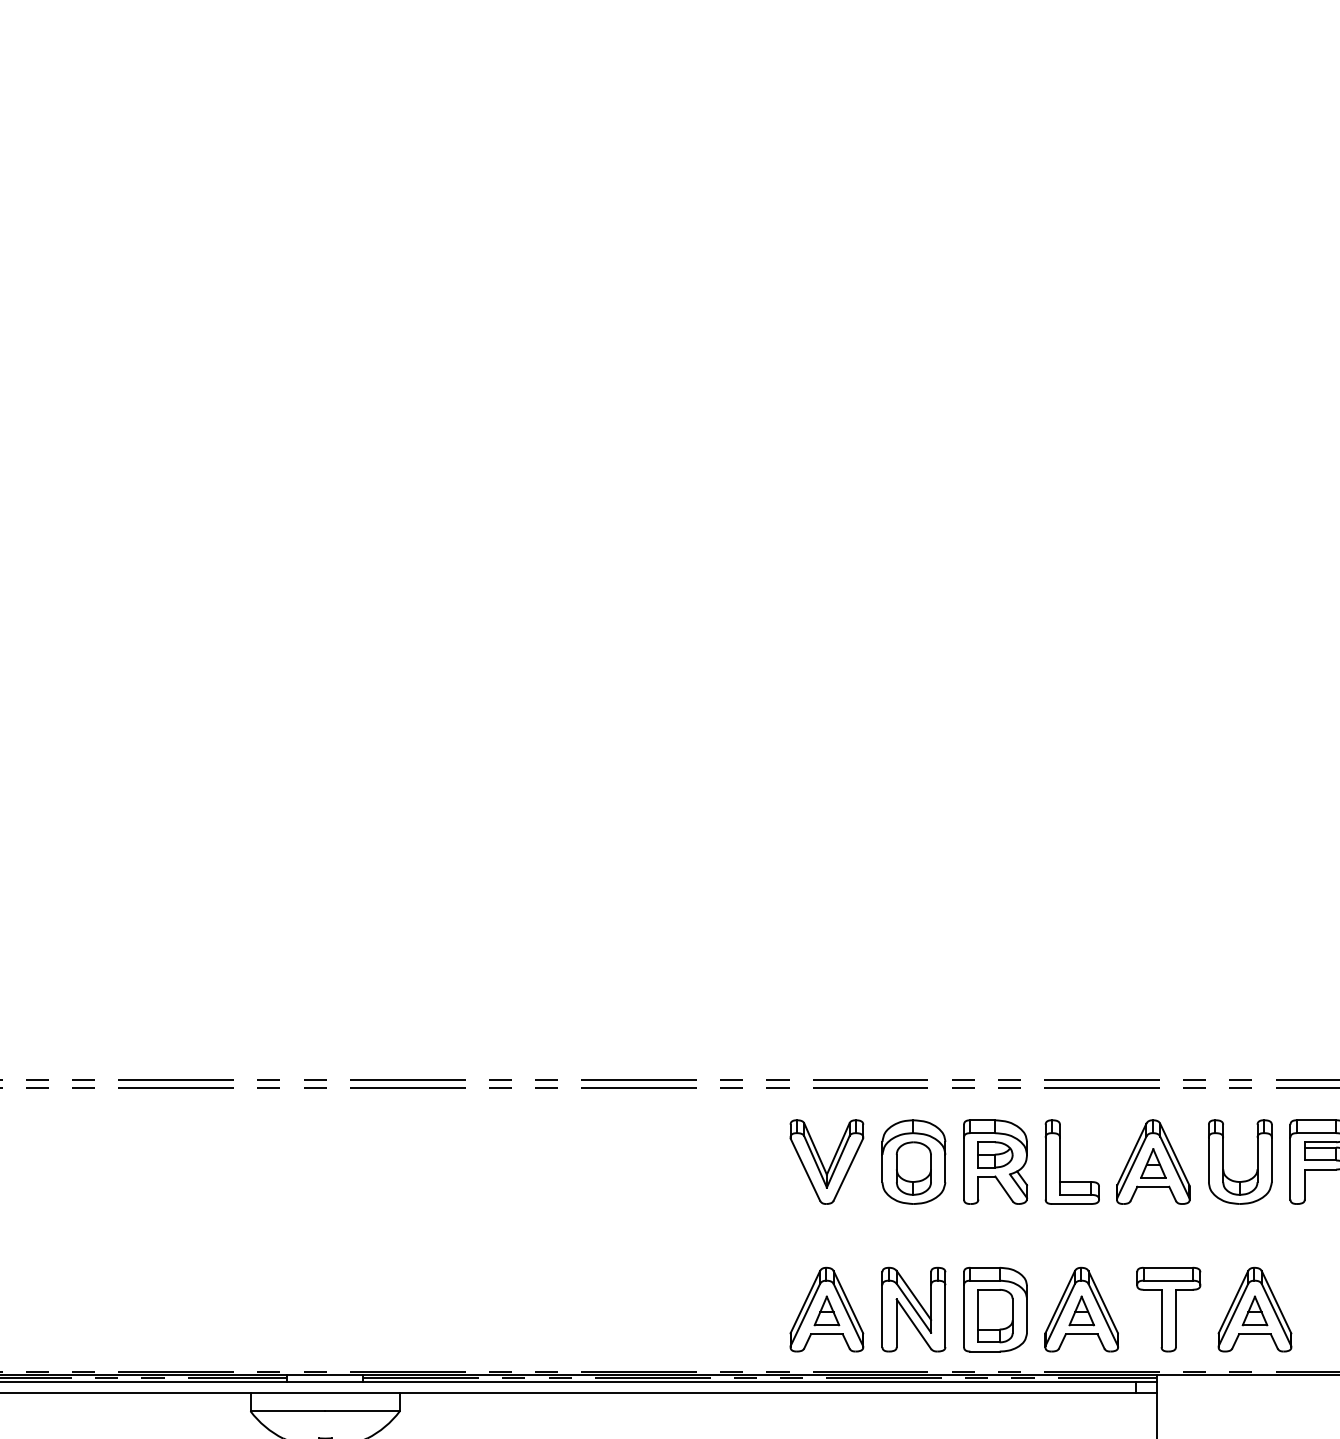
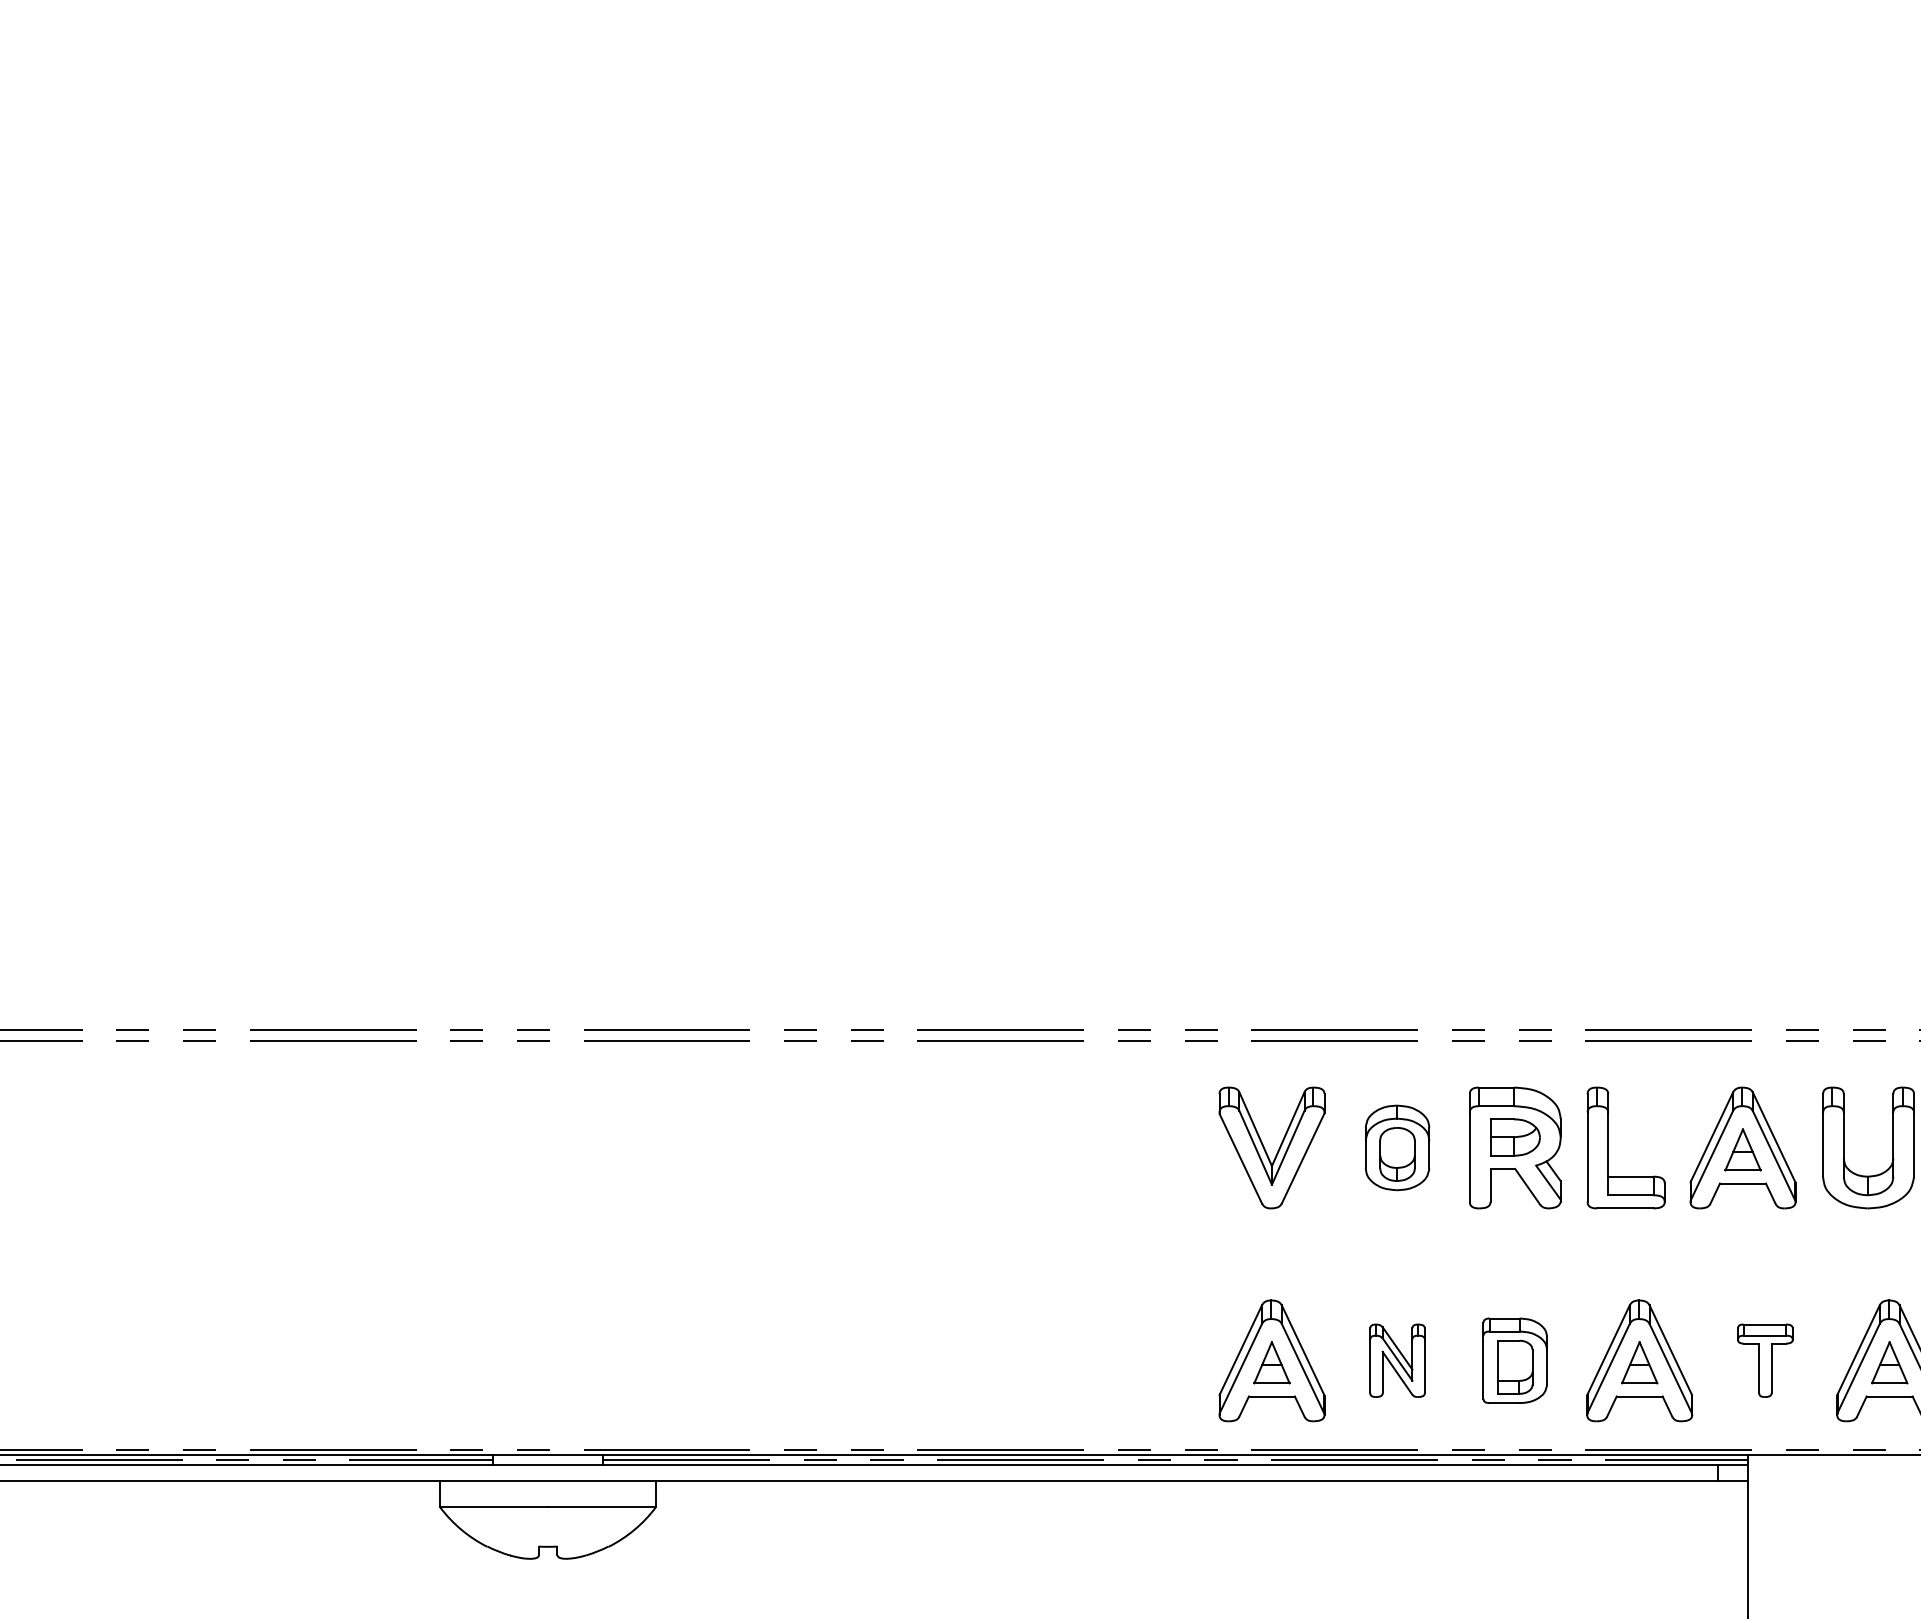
part: (913, 1161) -> (1396, 1147), size x0.7
part: (913, 1309) -> (1396, 1360), size x0.6
part: (995, 1309) -> (1515, 1360), size x0.7
part: (1168, 1309) -> (1764, 1360), size x0.6

